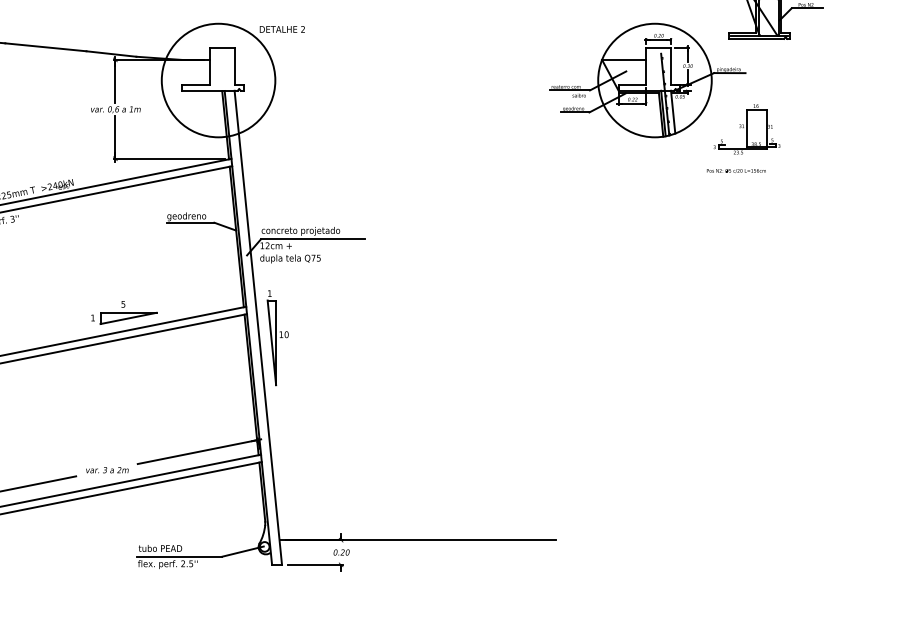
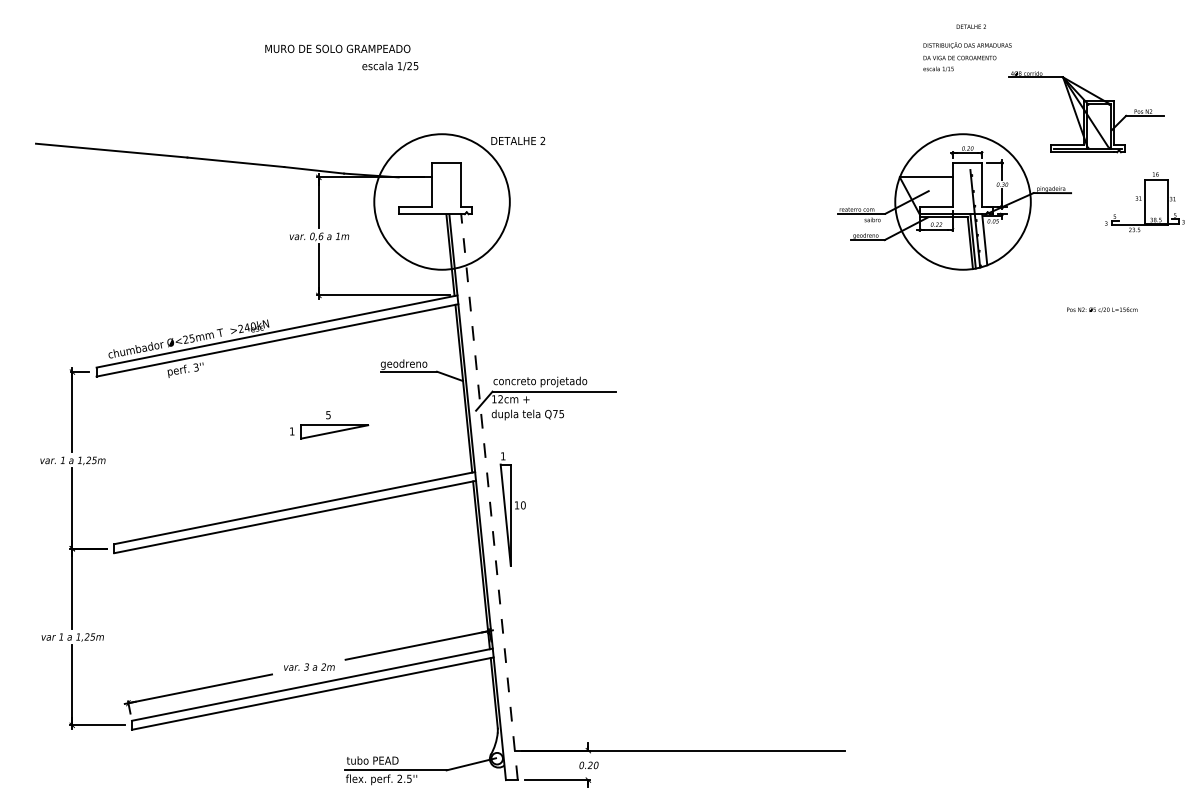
part: (746, 129) -> (1144, 202), moved
text: (736, 170) -> (1102, 309), moved
part: (124, 313) -> (329, 425), moved
line: (258, 327) -> (489, 496), solid -> dashed

